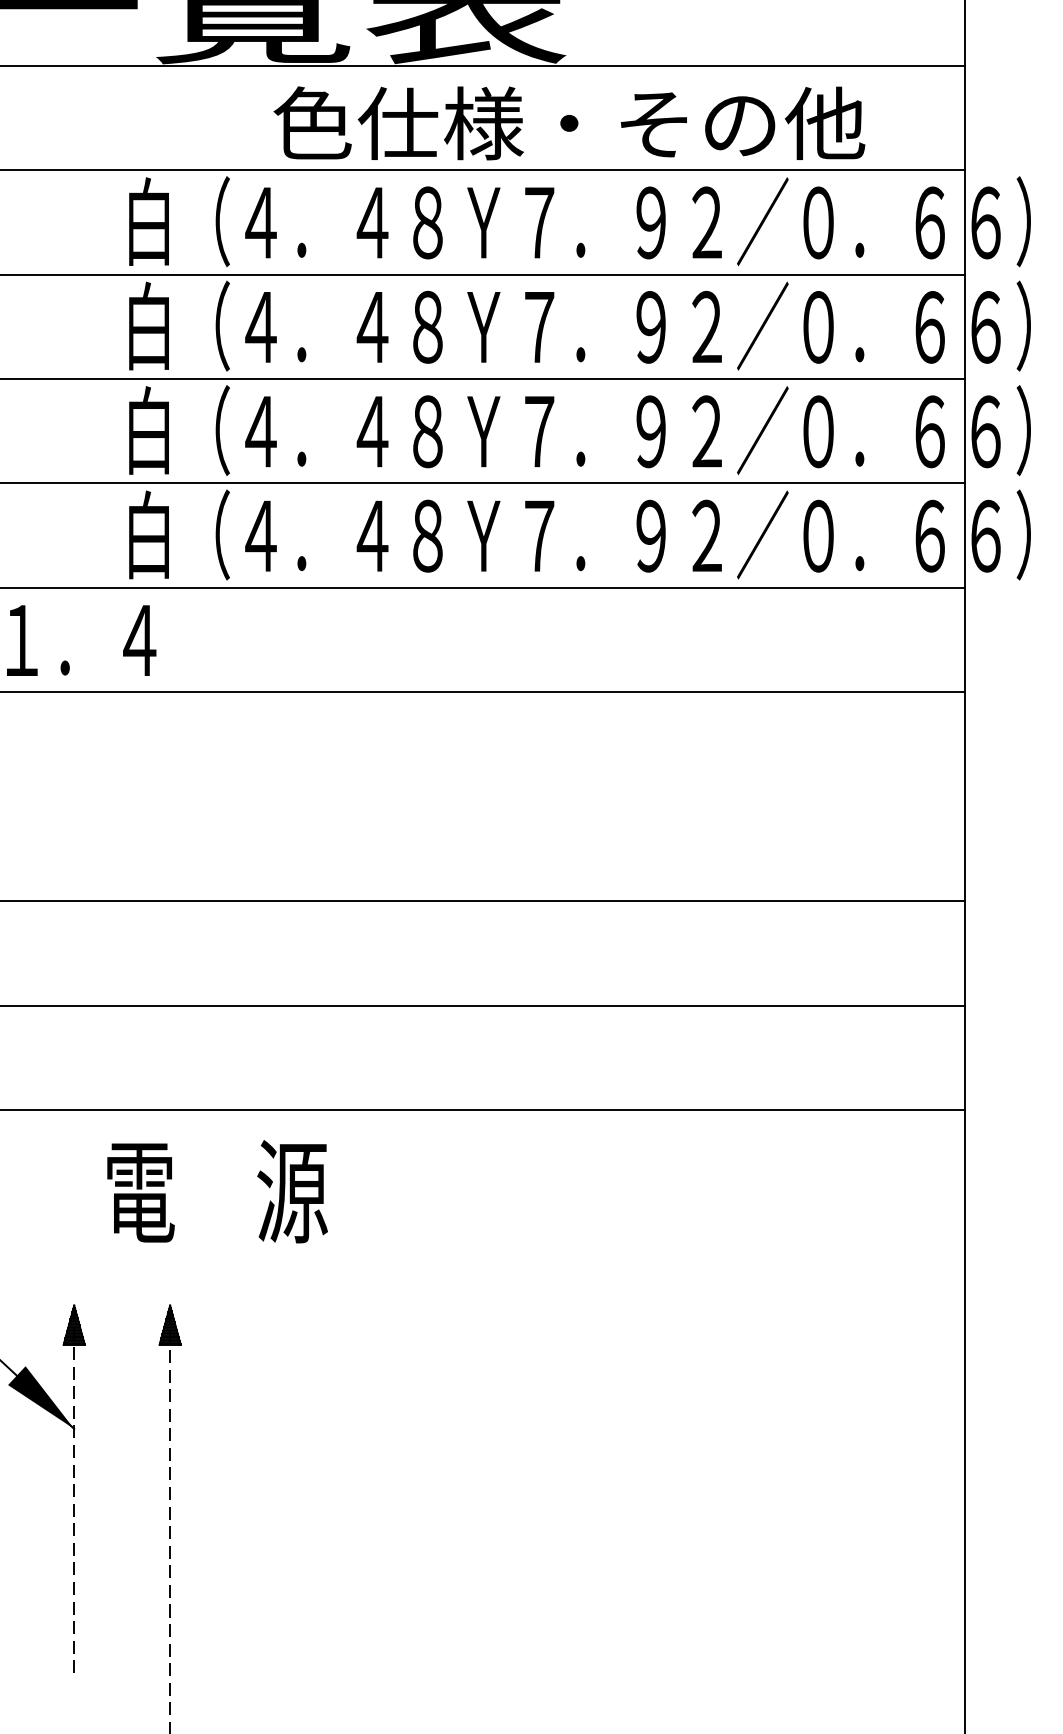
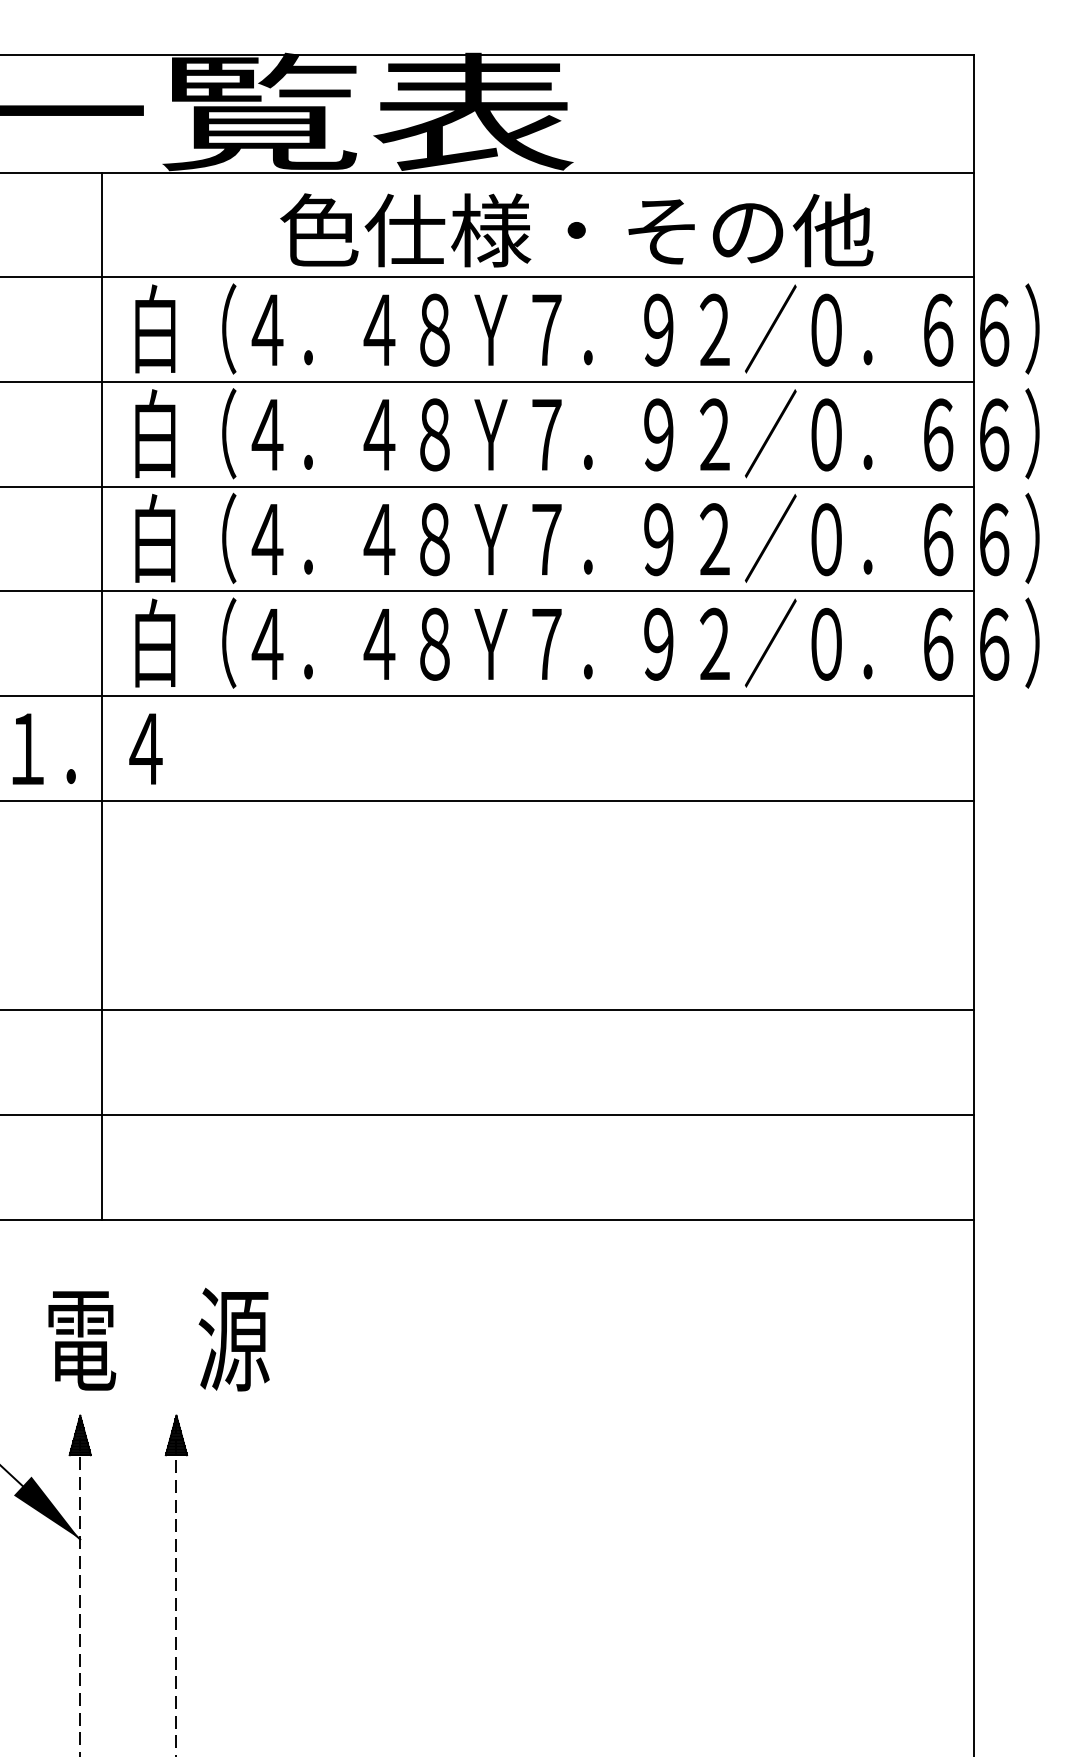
line: (96, 587) -> (102, 695), added
text: (217, 1191) -> (158, 1339), moved

